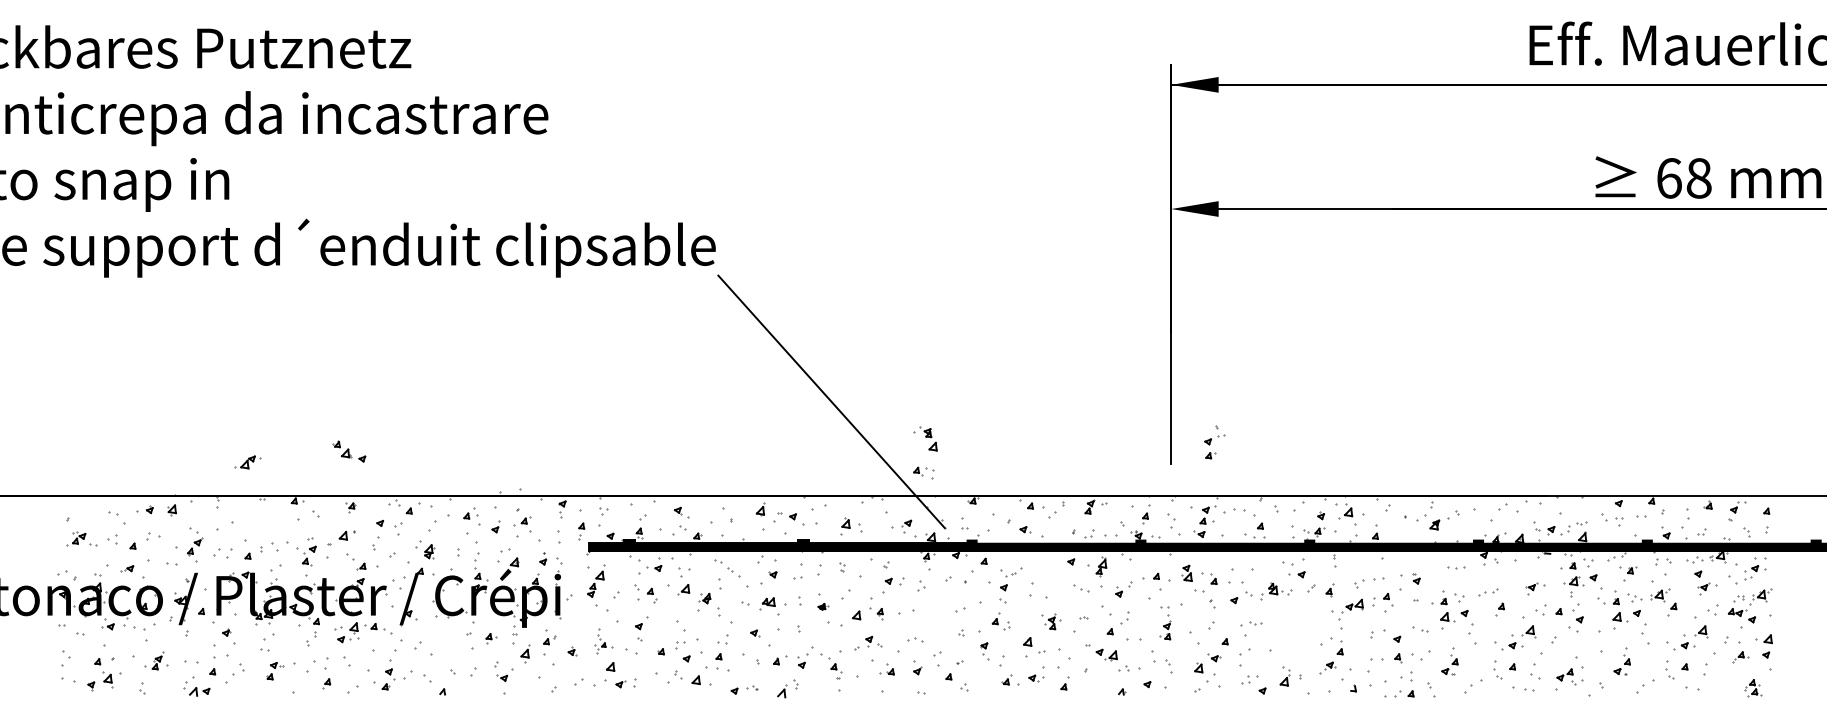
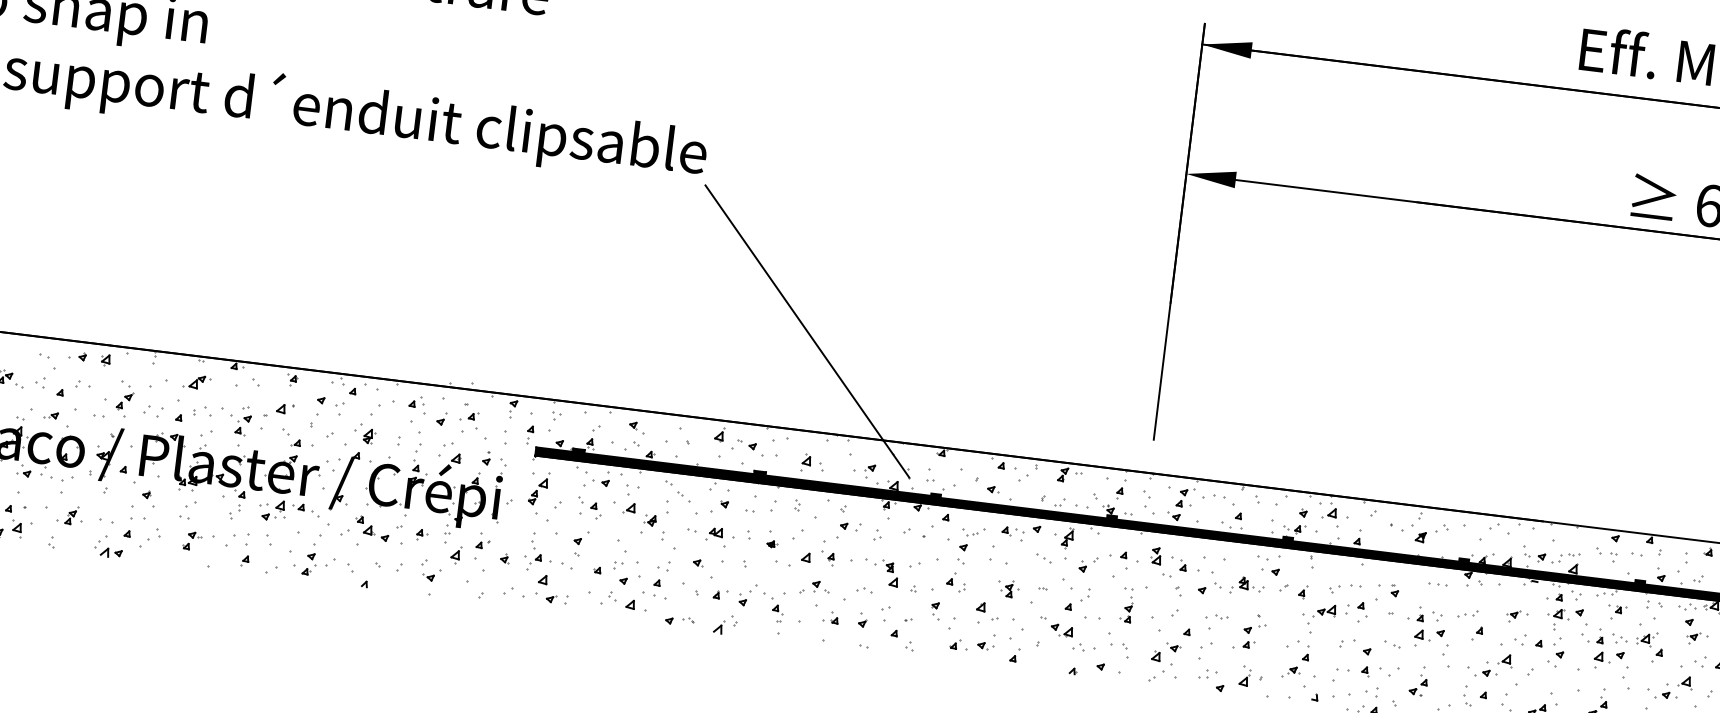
part: (925, 438) -> (886, 572), moved
part: (1214, 442) -> (1254, 631), moved
part: (349, 451) -> (372, 528), moved
part: (247, 462) -> (196, 382), moved
part: (923, 472) -> (1012, 533), moved
part: (603, 641) -> (538, 552), size x1.43

